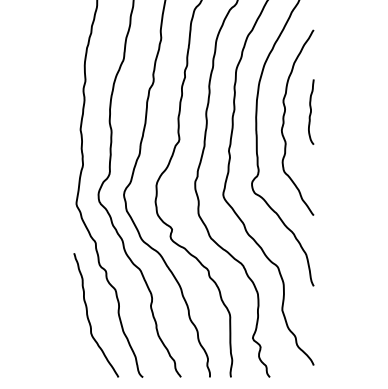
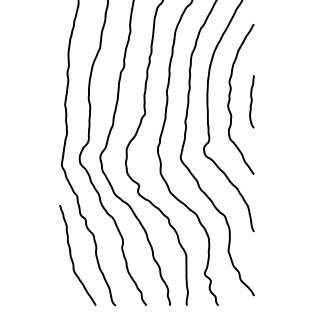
curve: (310, 111) -> (251, 101), moved

